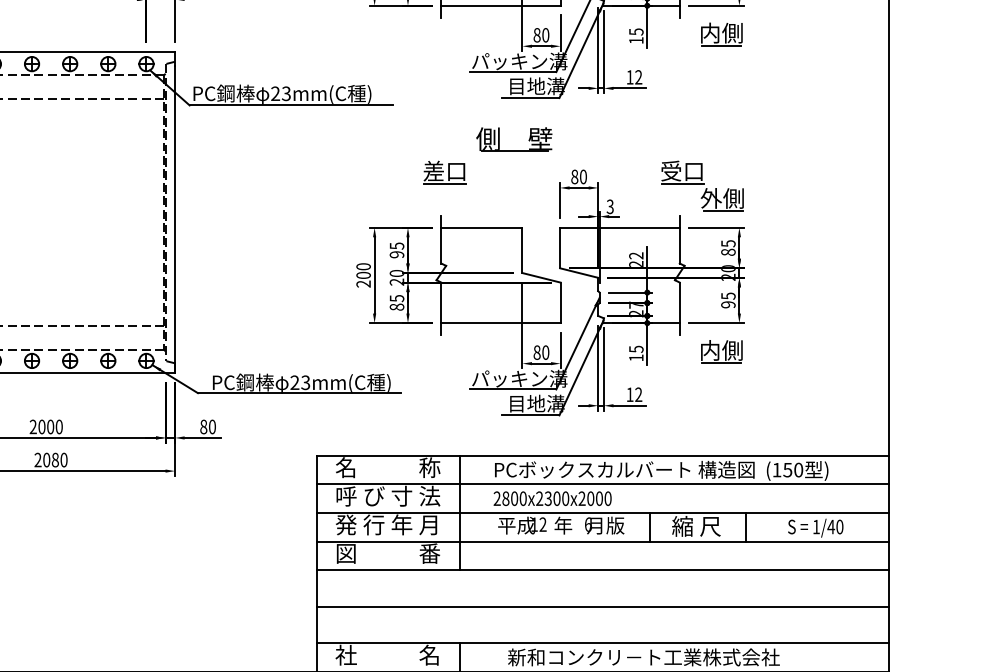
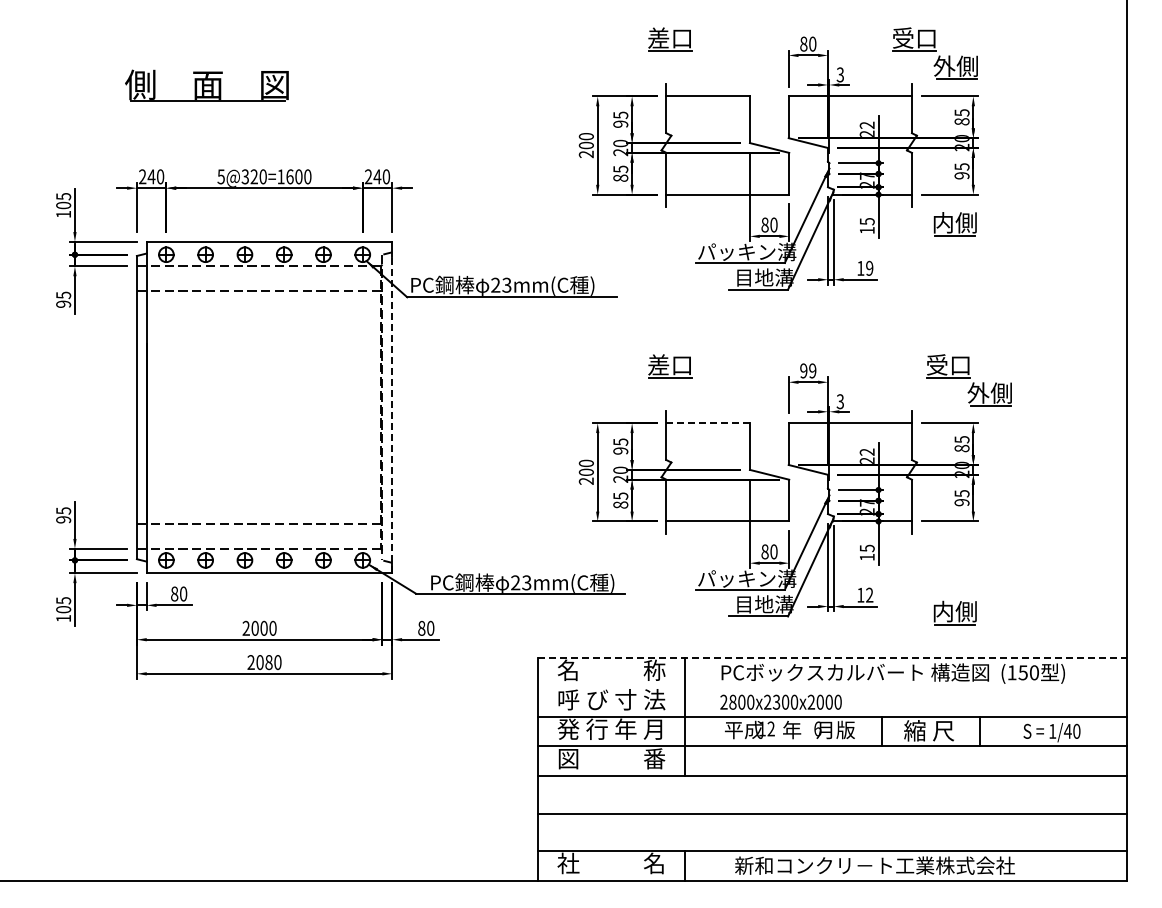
text: (638, 77) -> (869, 268), 12 -> 19
part: (514, 150) -> (741, 343), removed
text: (579, 176) -> (808, 370), 80 -> 99
part: (701, 186) -> (968, 380), moved
line: (175, 219) -> (392, 414), solid -> dashed
line: (482, 227) -> (708, 423), solid -> dashed
part: (721, 351) -> (954, 612), moved
line: (602, 456) -> (832, 658), solid -> dashed
line: (602, 484) -> (832, 687), removed

